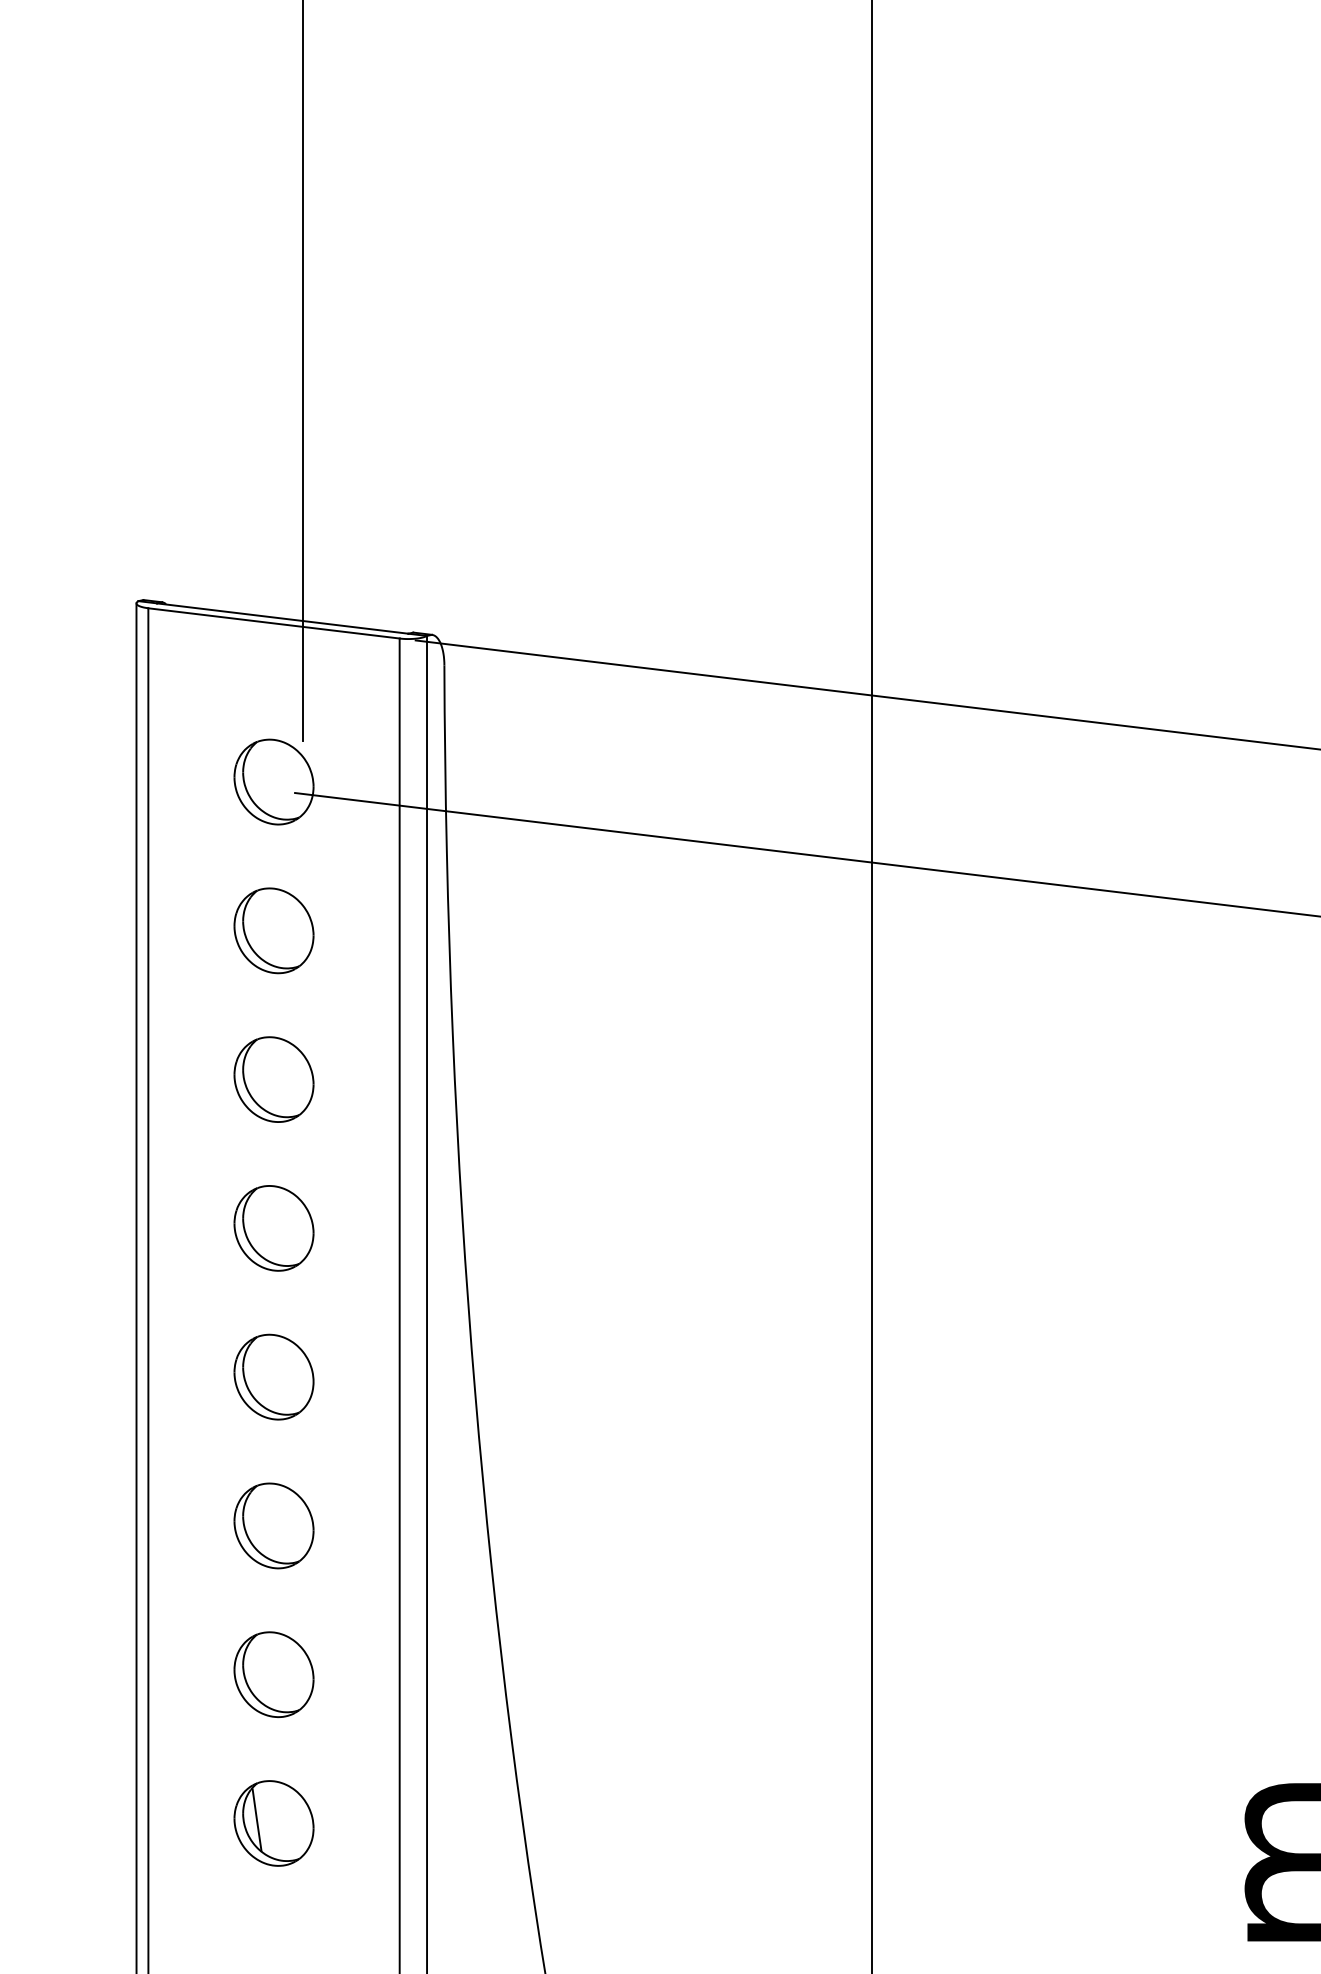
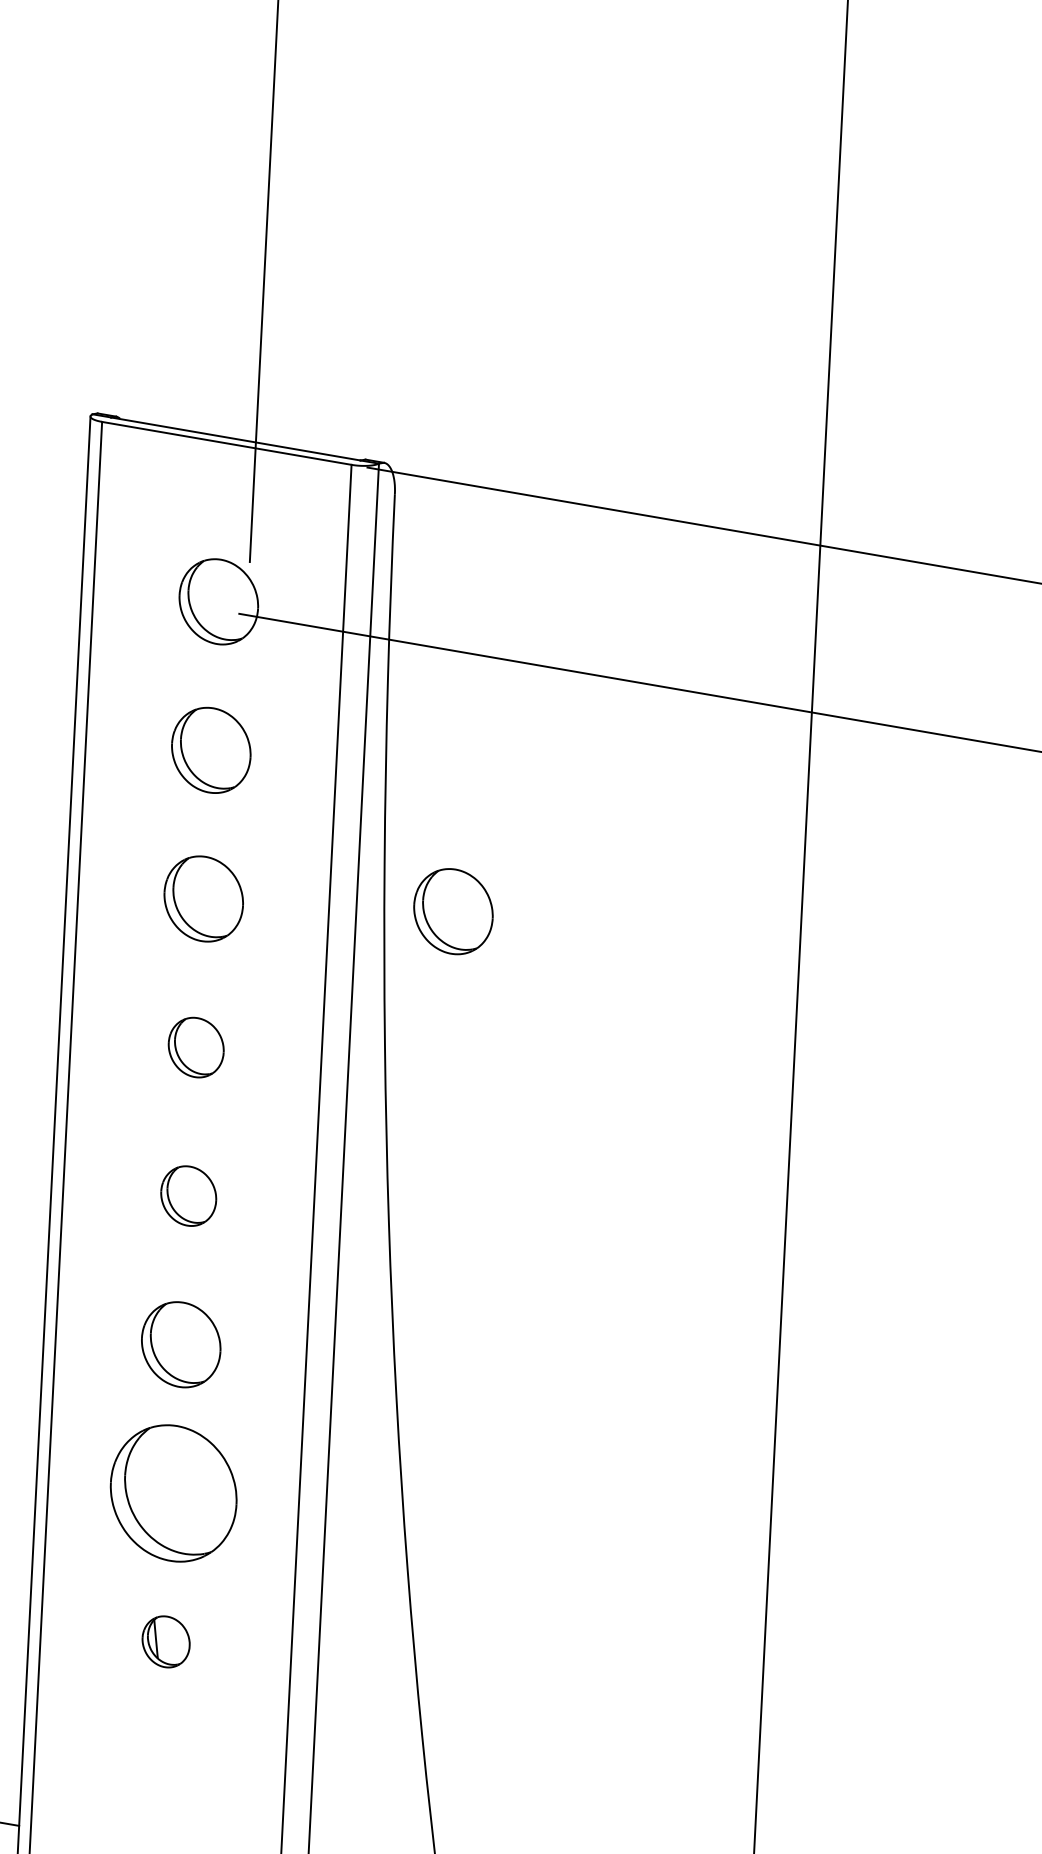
part: (523, 1079) -> (452, 911), added
part: (273, 1228) -> (195, 1047), size x0.7
part: (273, 1376) -> (188, 1195), size x0.7
part: (273, 1674) -> (173, 1493), size x1.6
part: (273, 1823) -> (165, 1641), size x0.6

